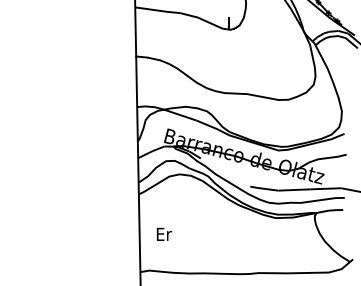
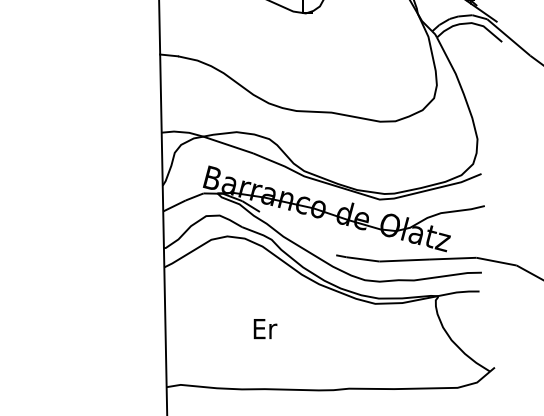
text: (164, 233) -> (265, 327), moved

